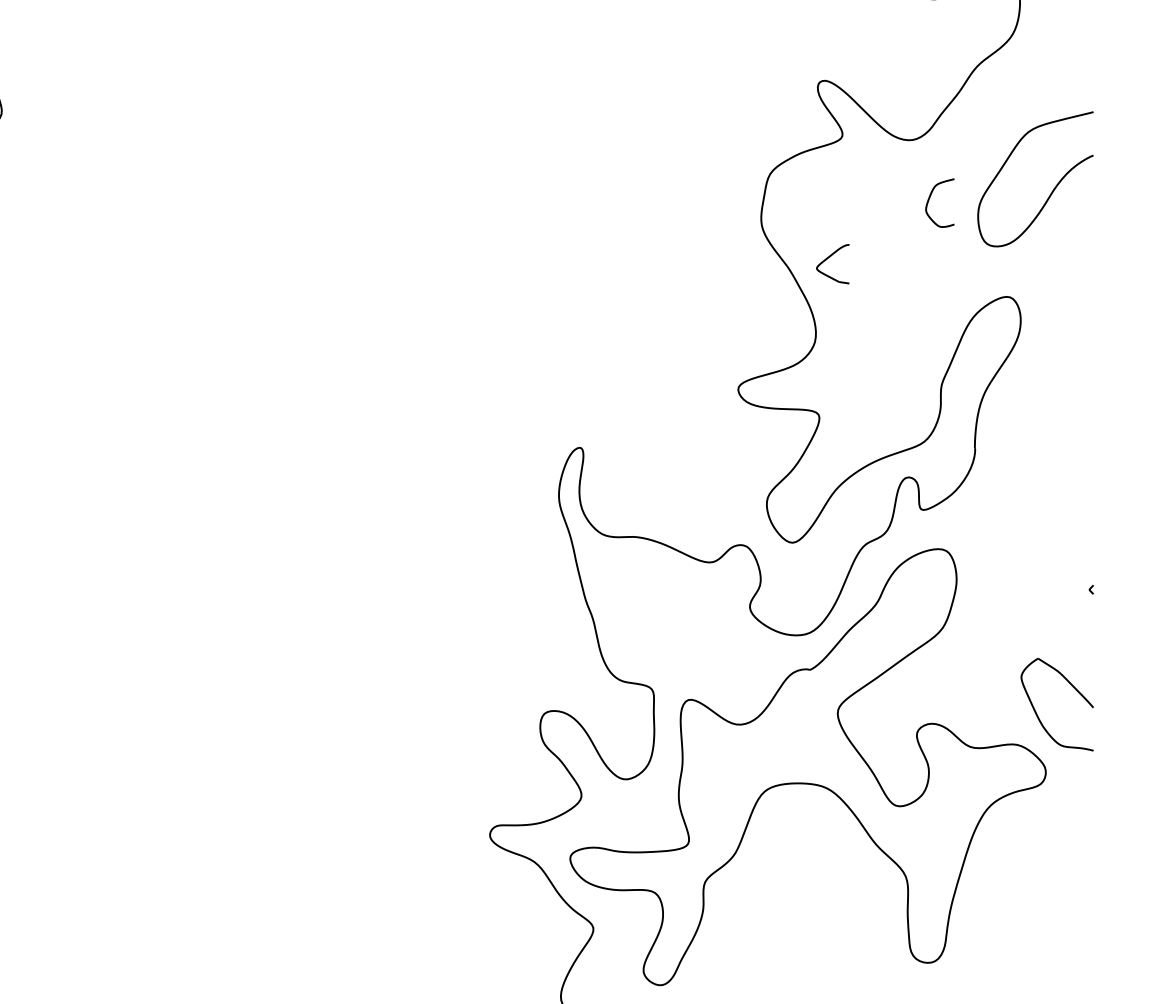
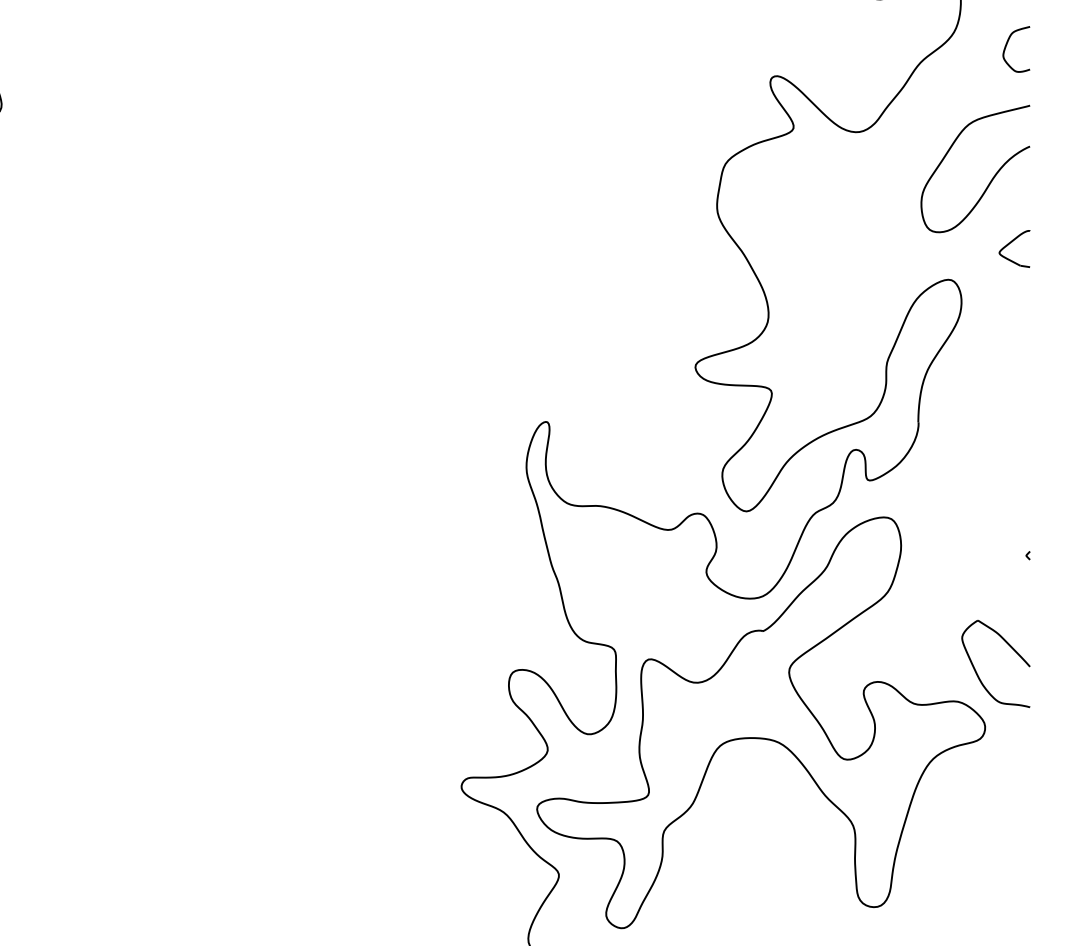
curve: (929, 201) -> (1006, 47), moved
part: (830, 257) -> (1012, 242), moved

